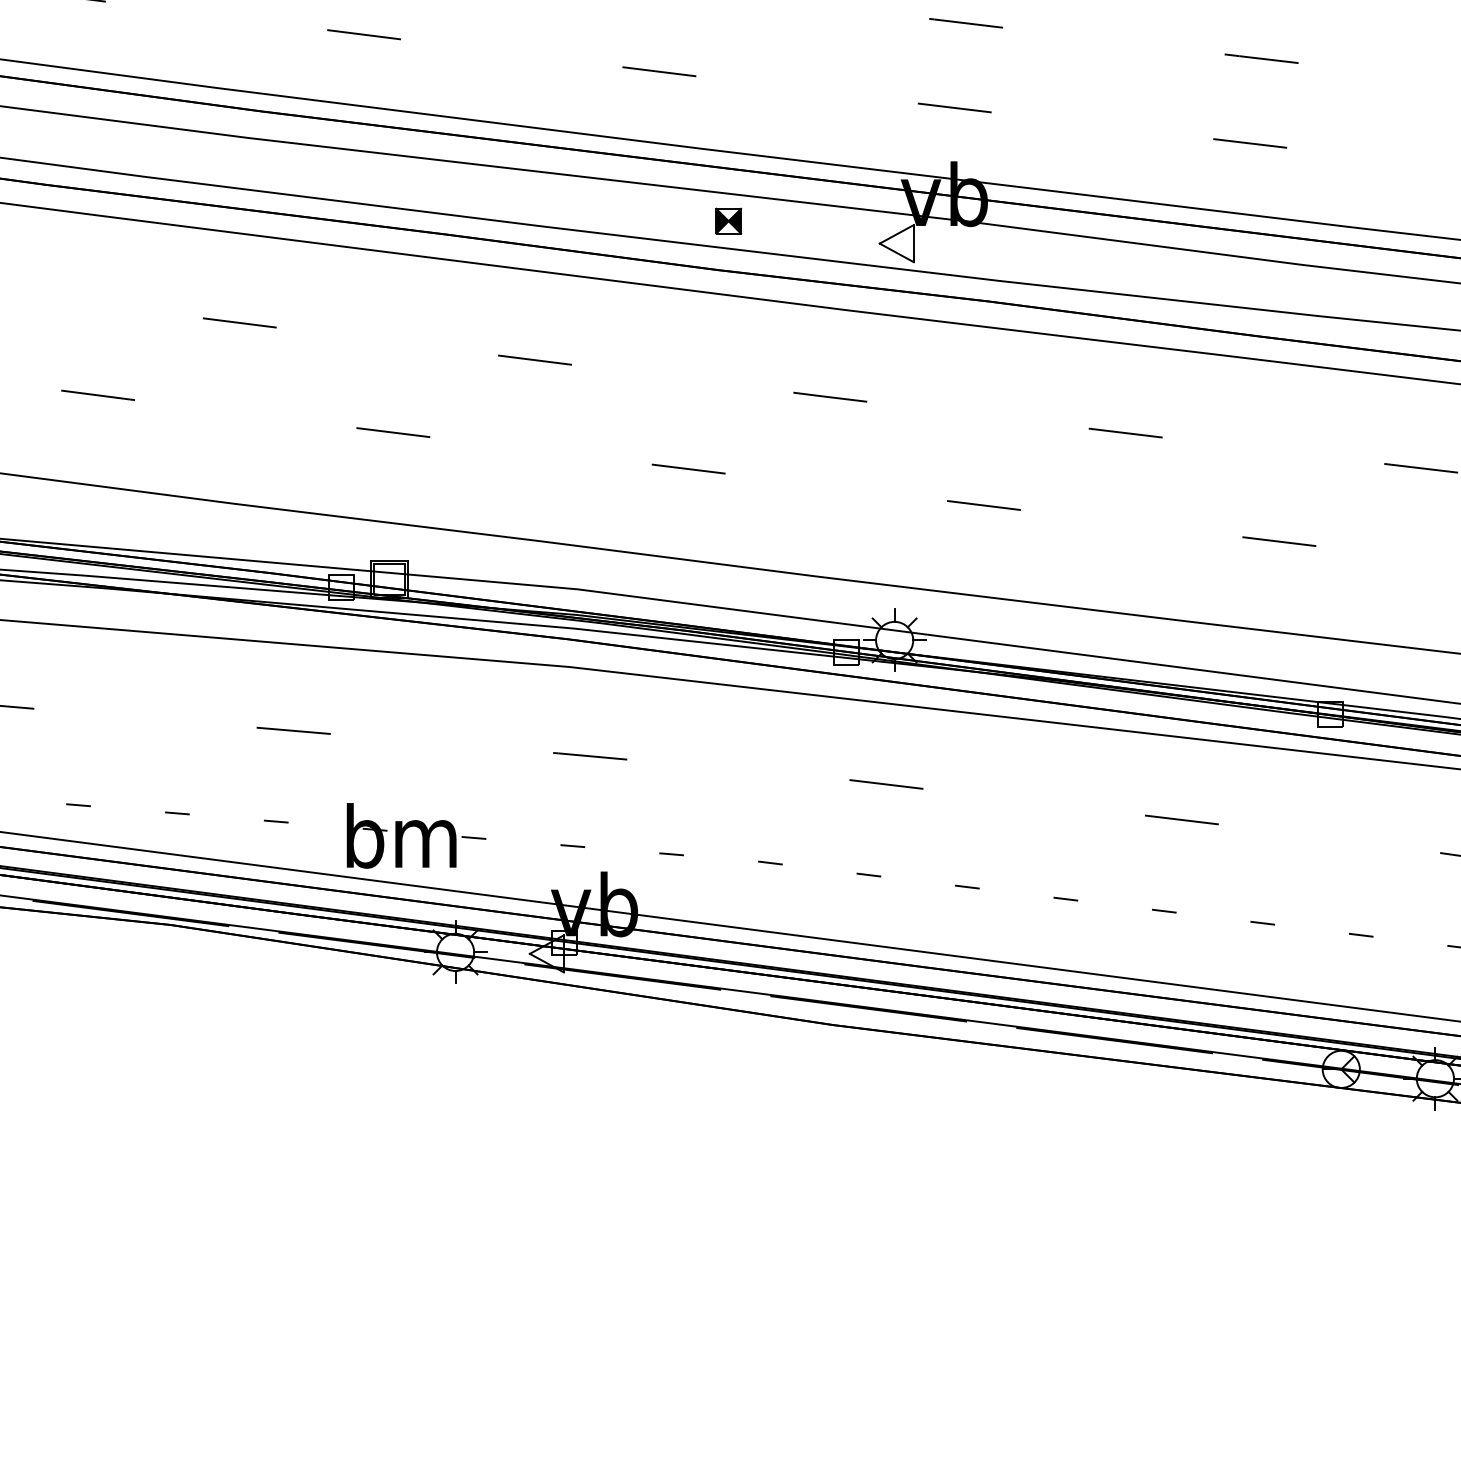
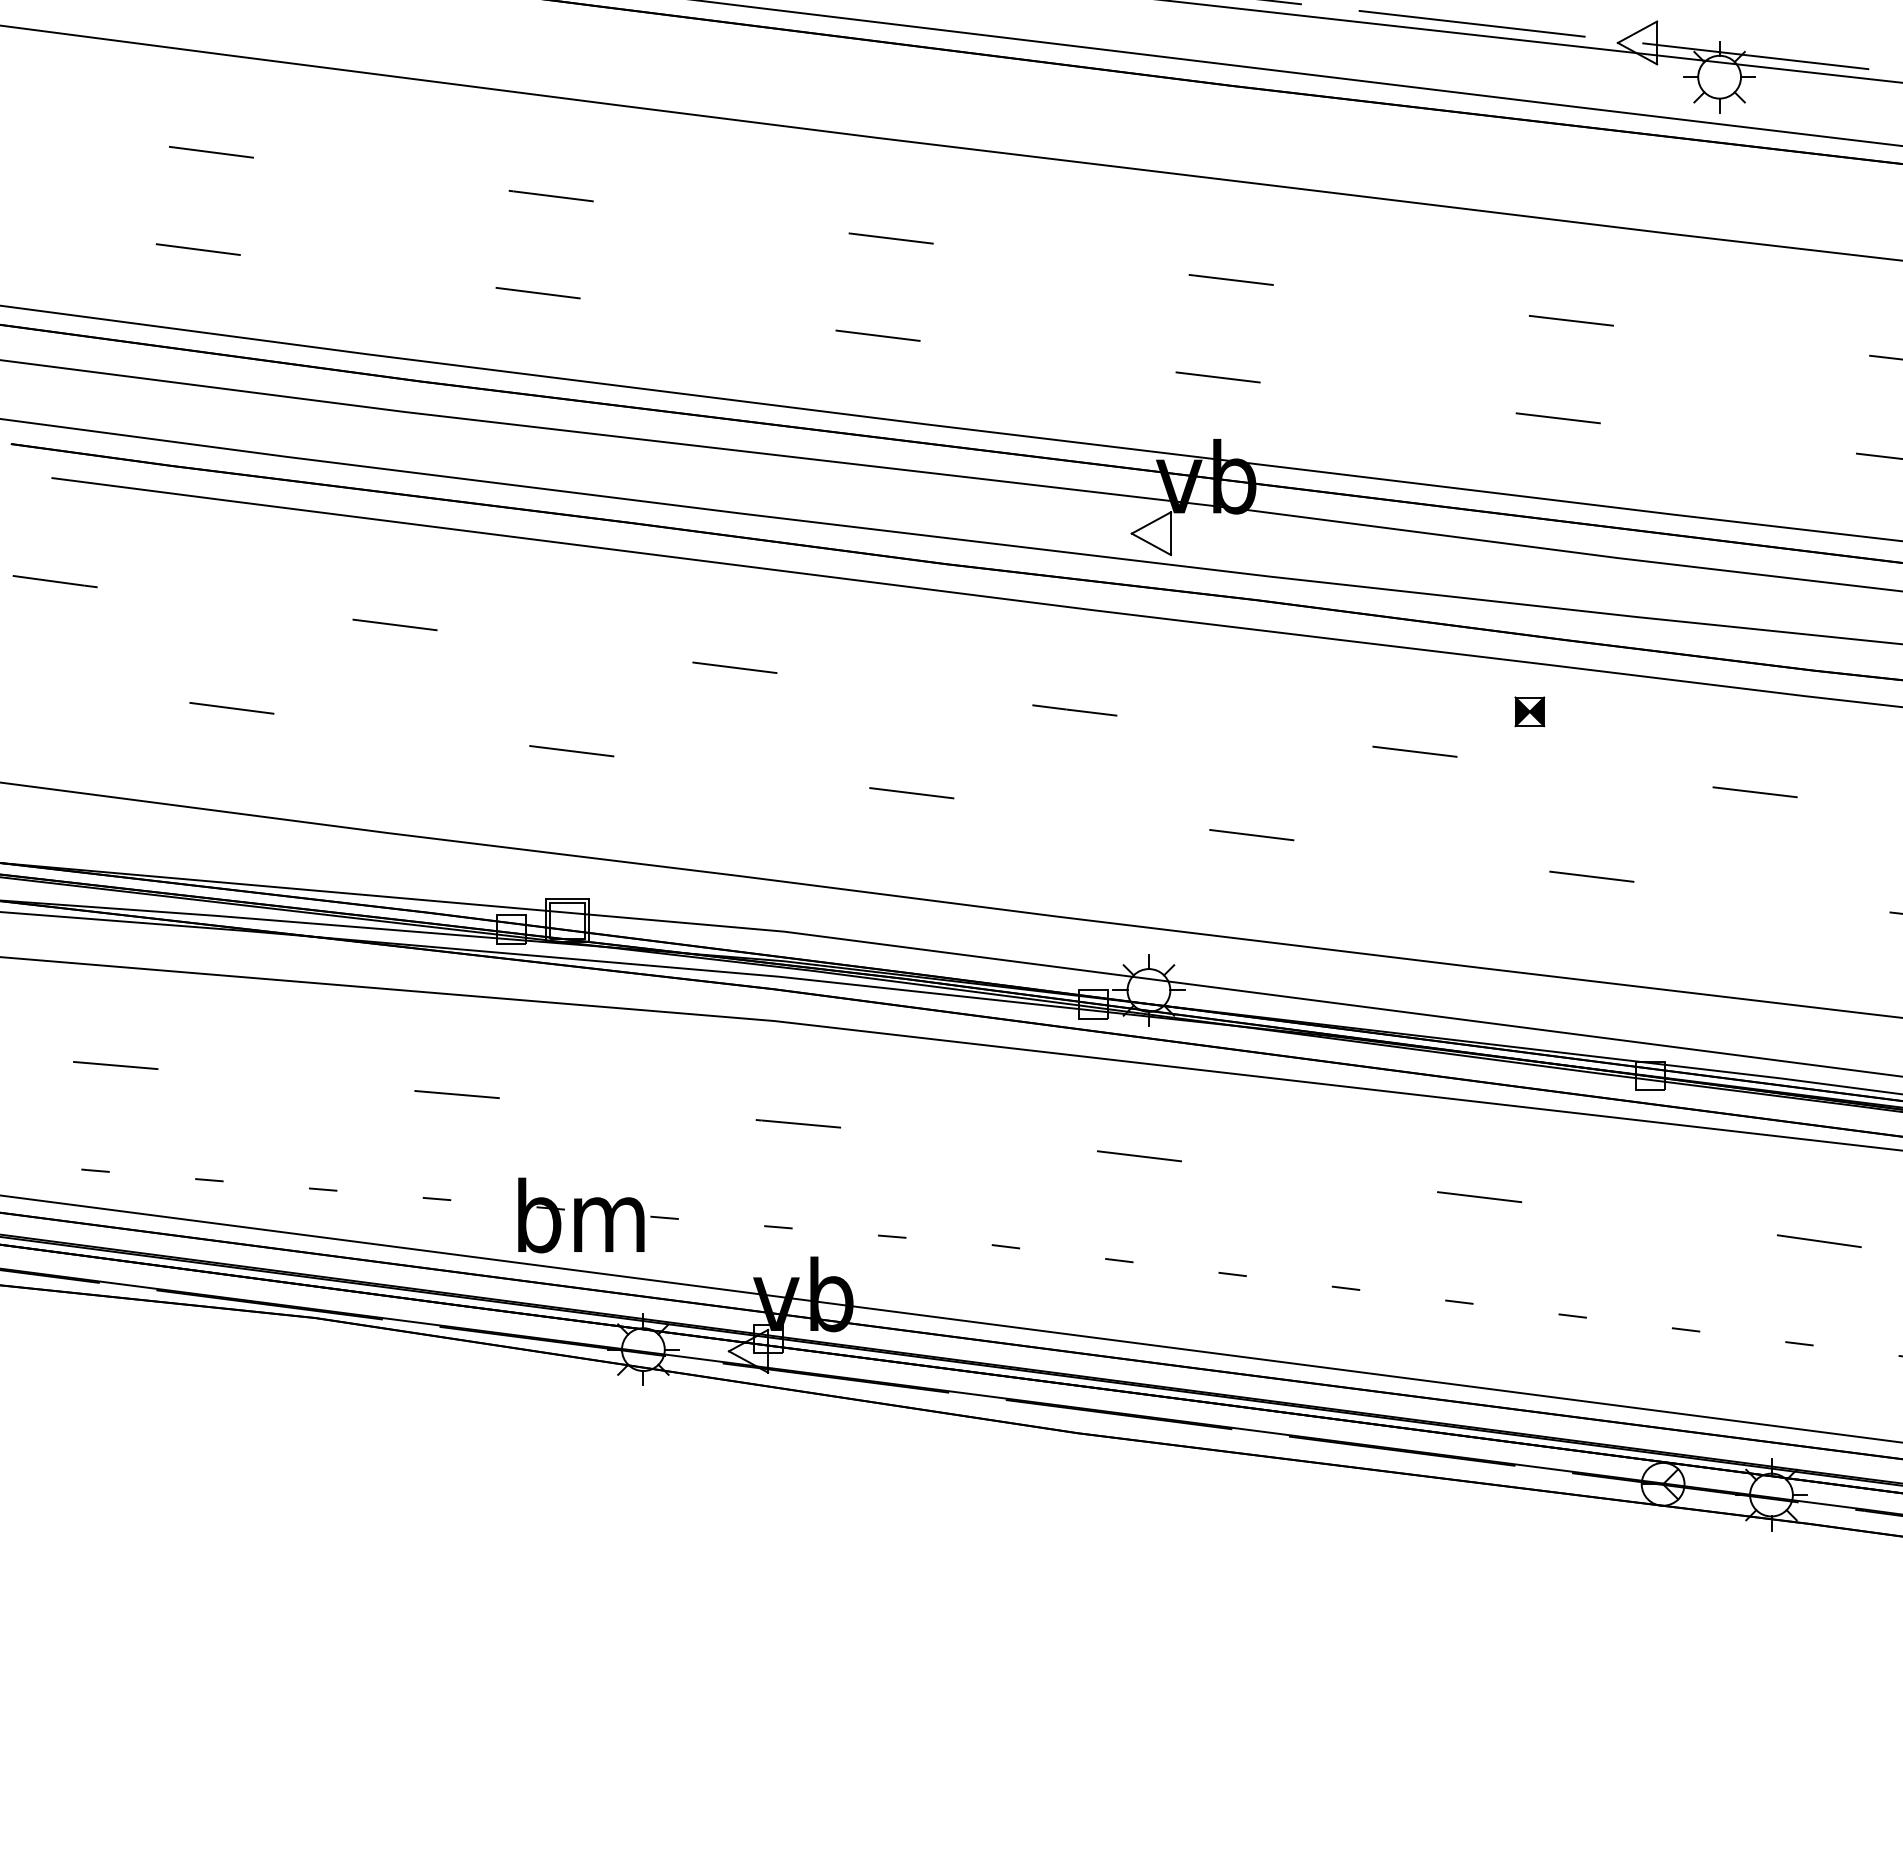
part: (728, 220) -> (1529, 711), moved

